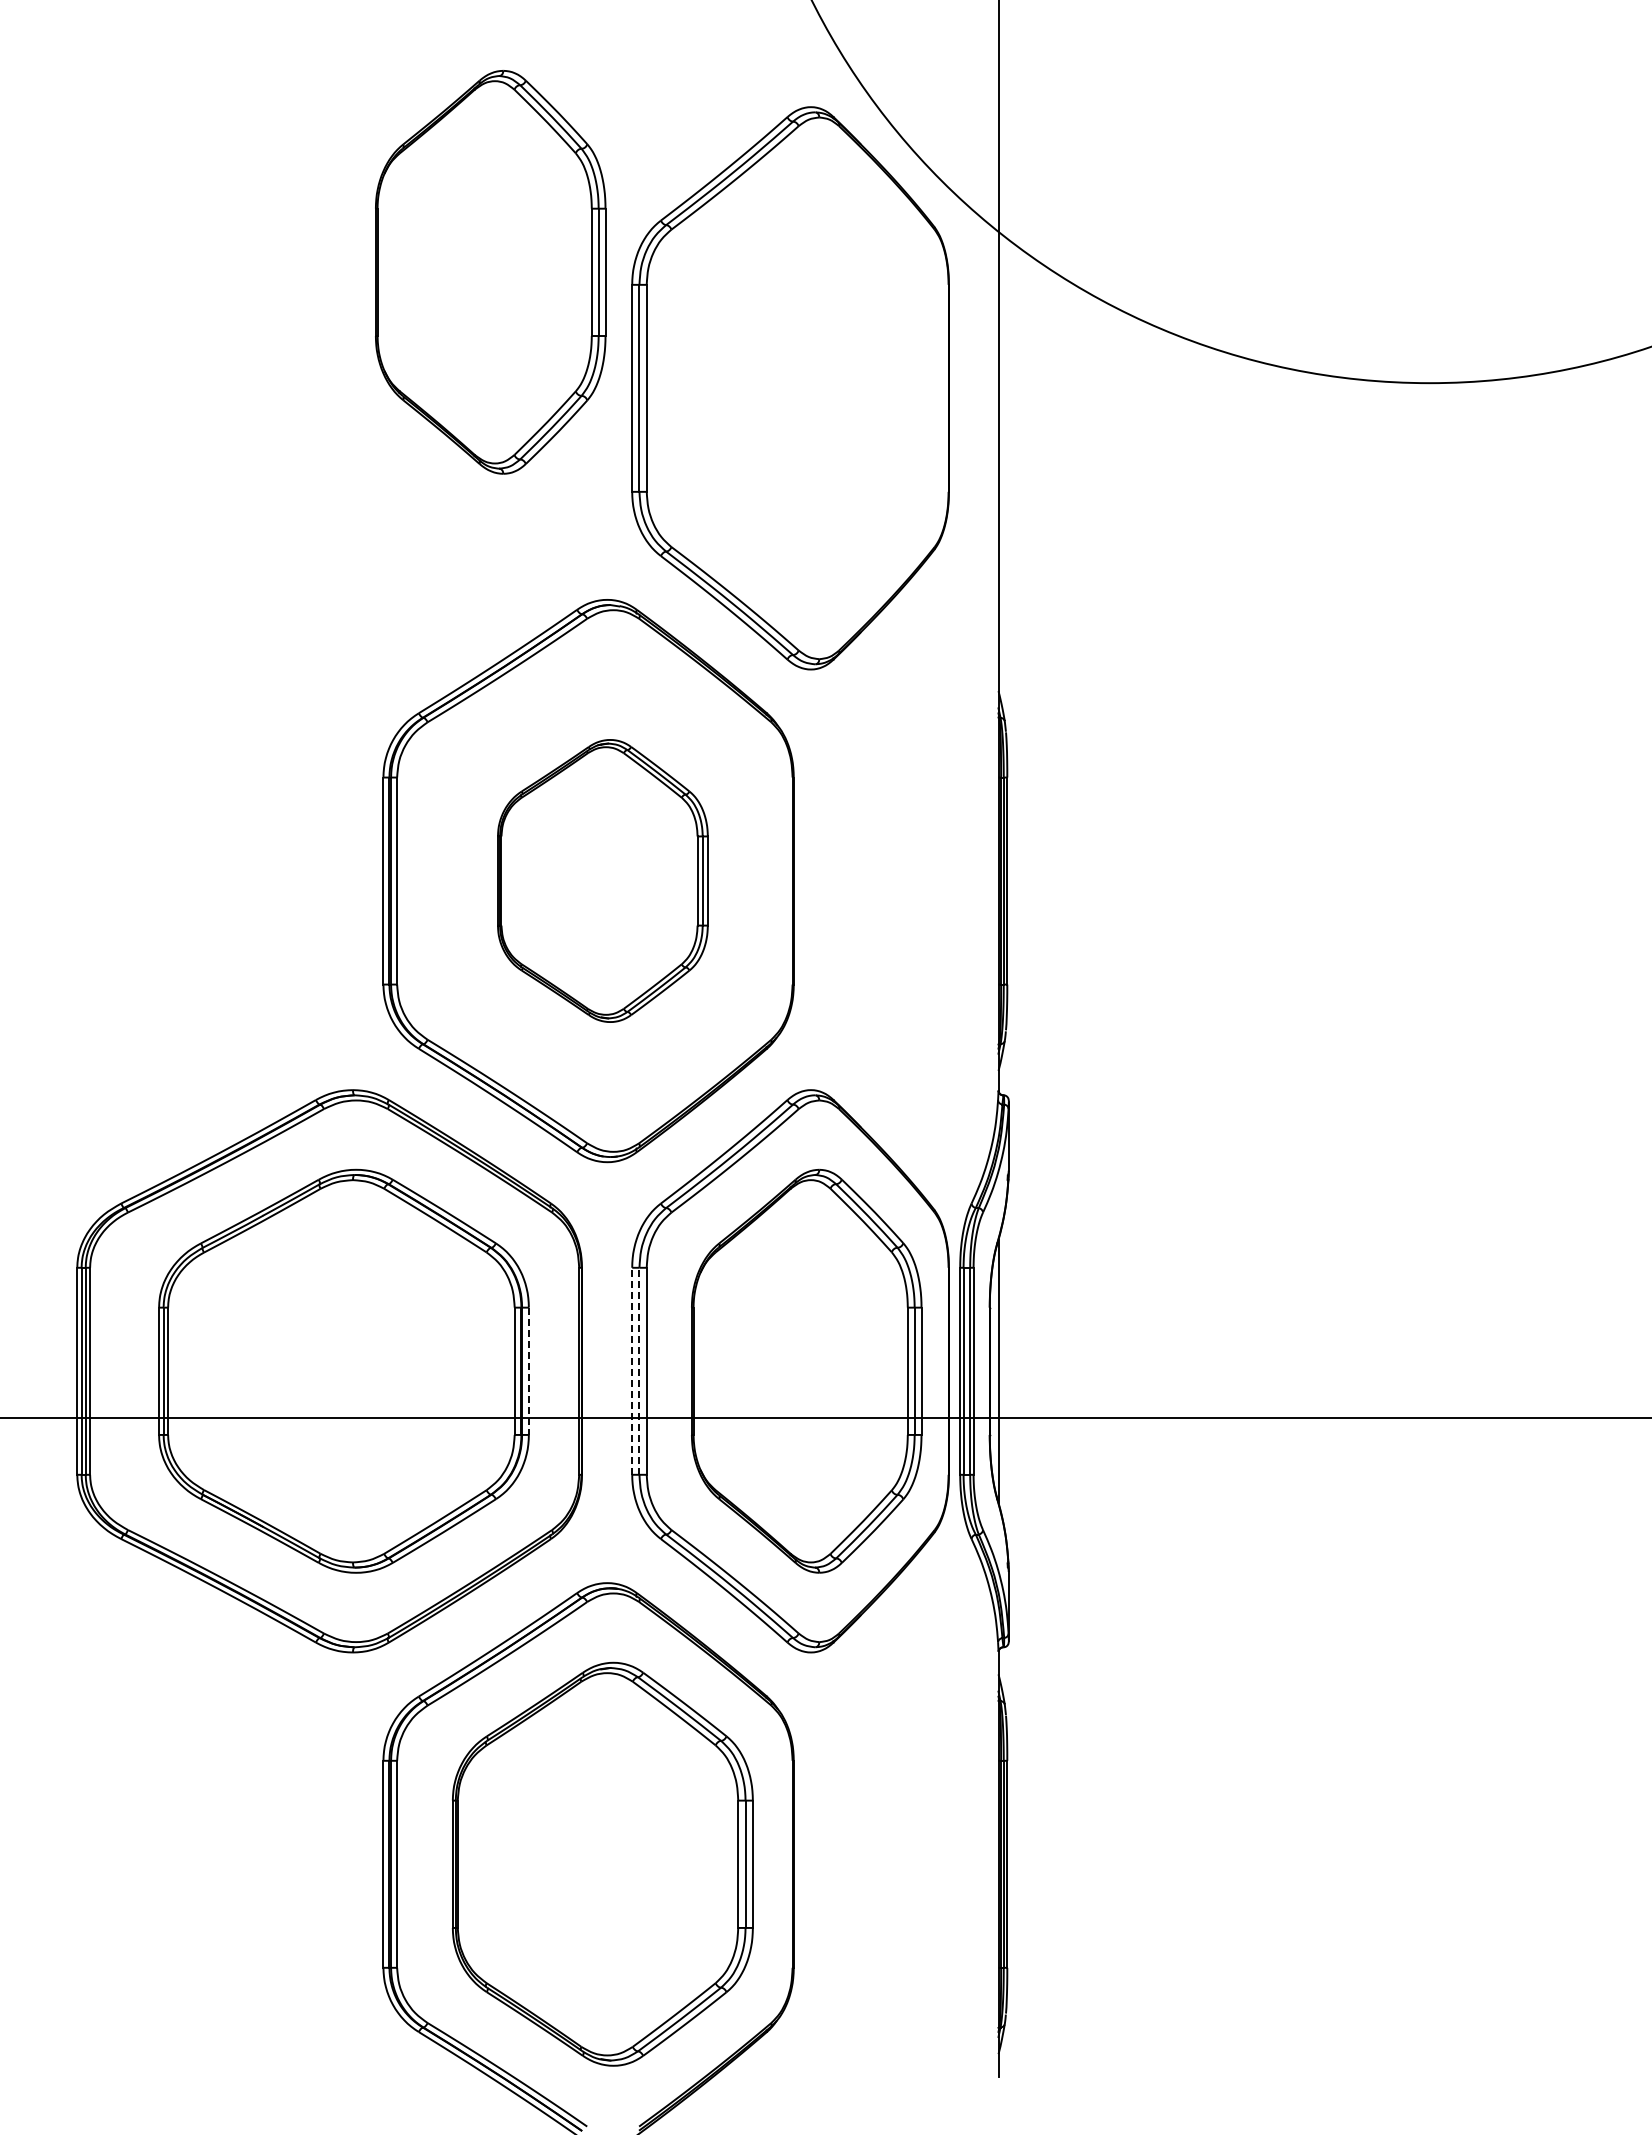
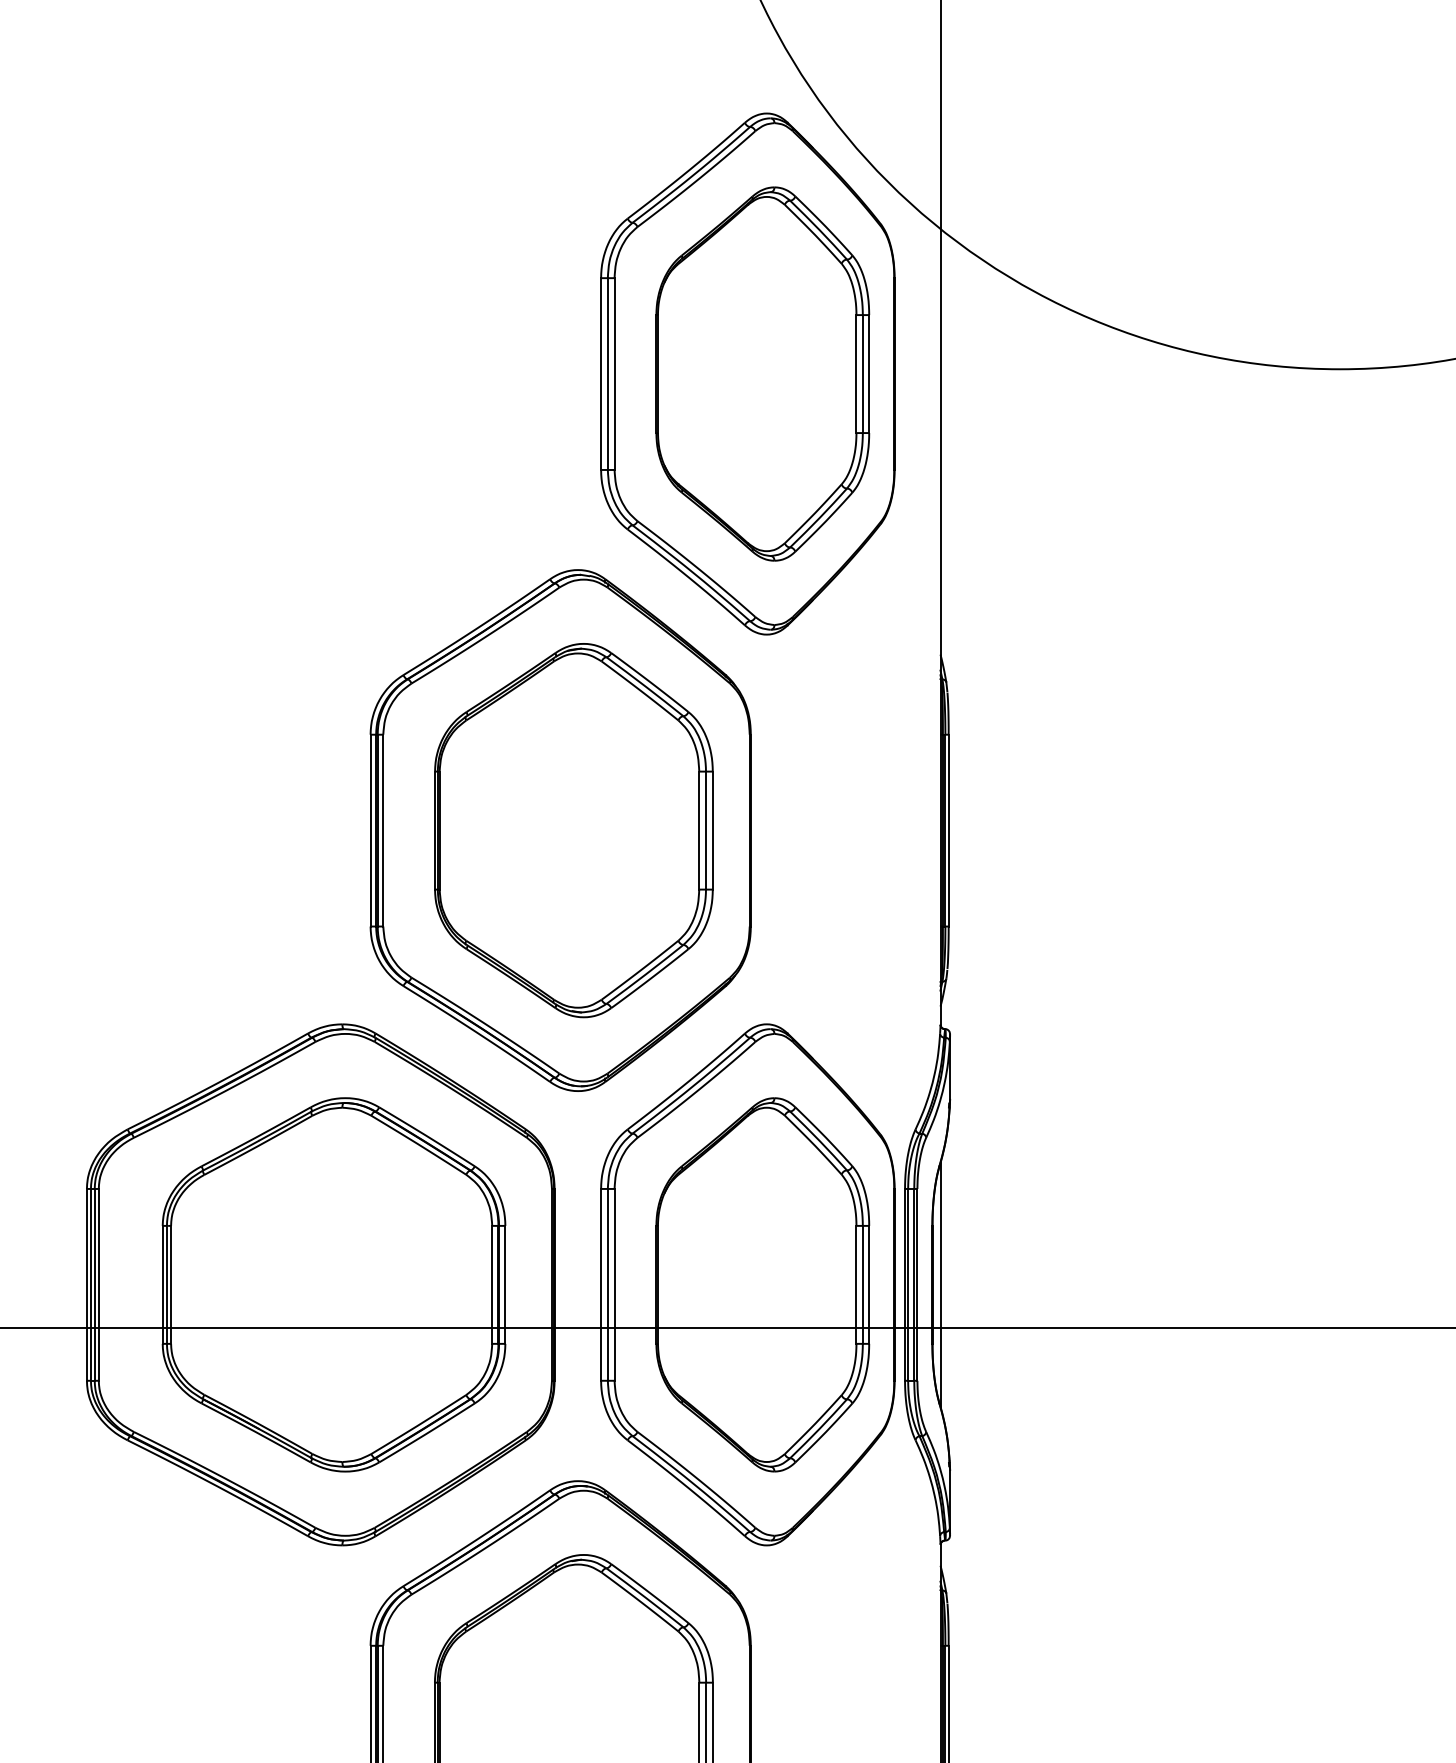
part: (490, 272) -> (762, 374), moved
part: (602, 880) -> (573, 830), size x1.43
line: (528, 1371) -> (505, 1285), dashed -> solid
line: (632, 1371) -> (601, 1285), dashed -> solid
line: (639, 1371) -> (607, 1285), dashed -> solid

